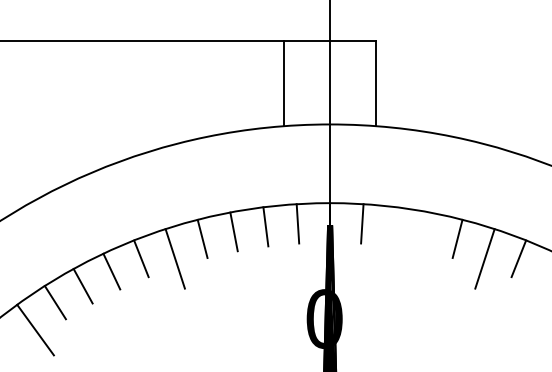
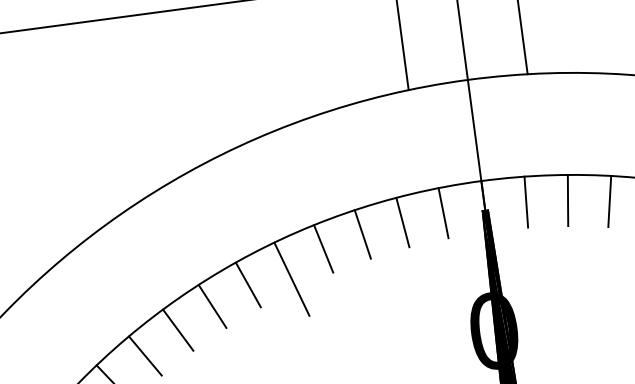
line: (393, 226) -> (566, 200), added
line: (425, 231) -> (608, 201), added

